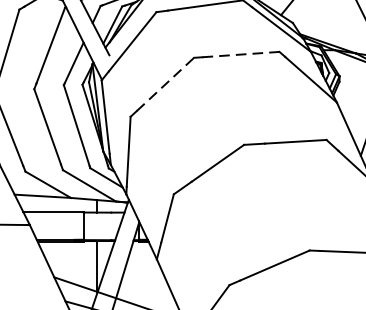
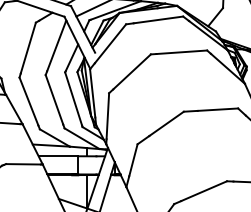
line: (242, 54) -> (182, 52), dashed -> solid
line: (166, 83) -> (132, 71), dashed -> solid

